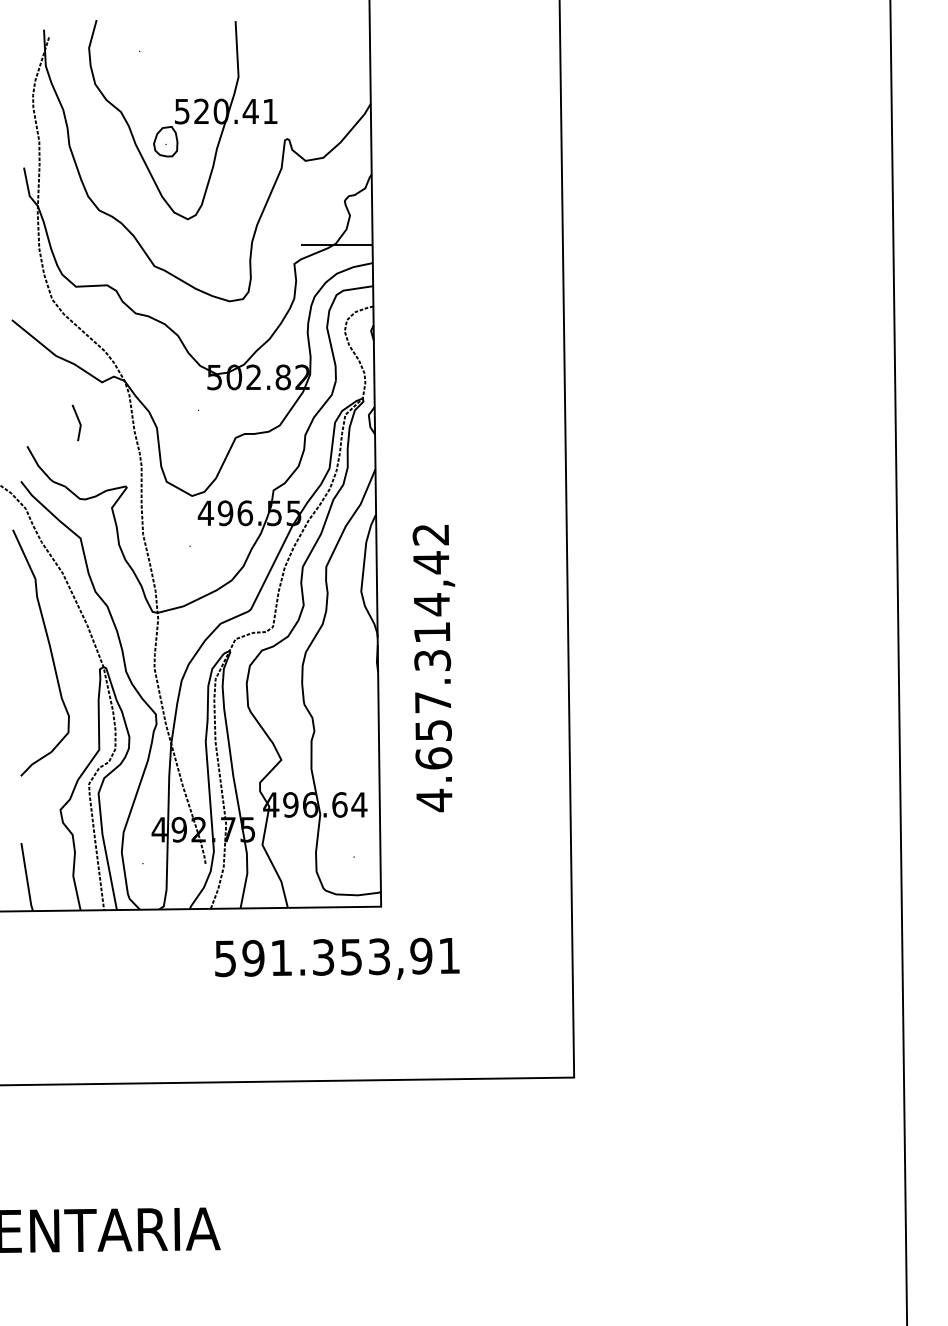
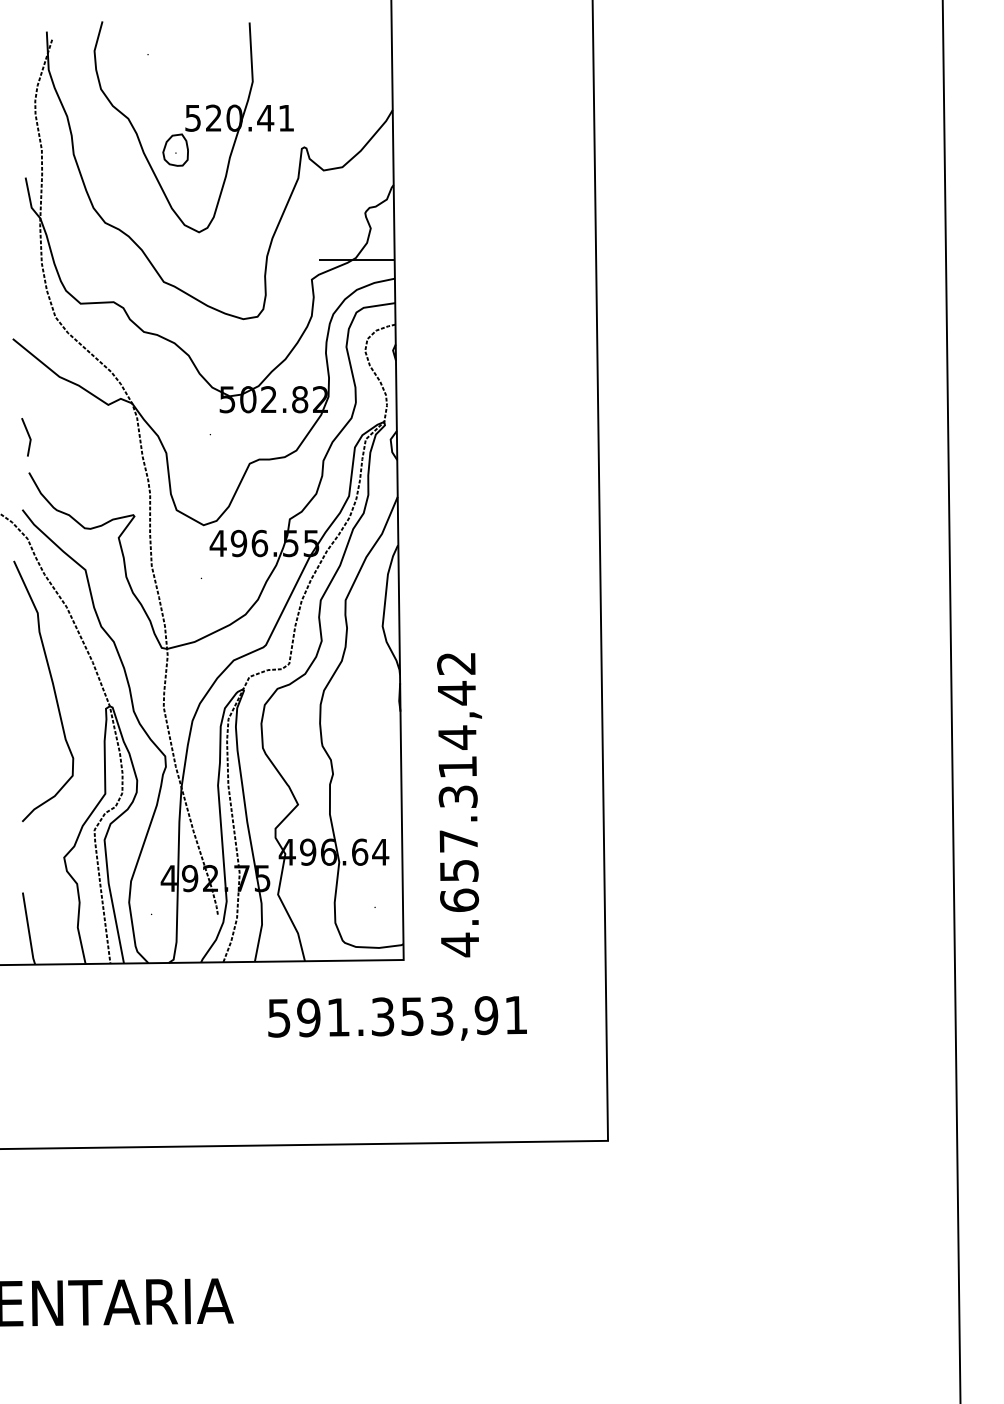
line: (78, 422) -> (28, 436), moved
text: (433, 668) -> (459, 805), moved
text: (337, 958) -> (397, 1017), moved

